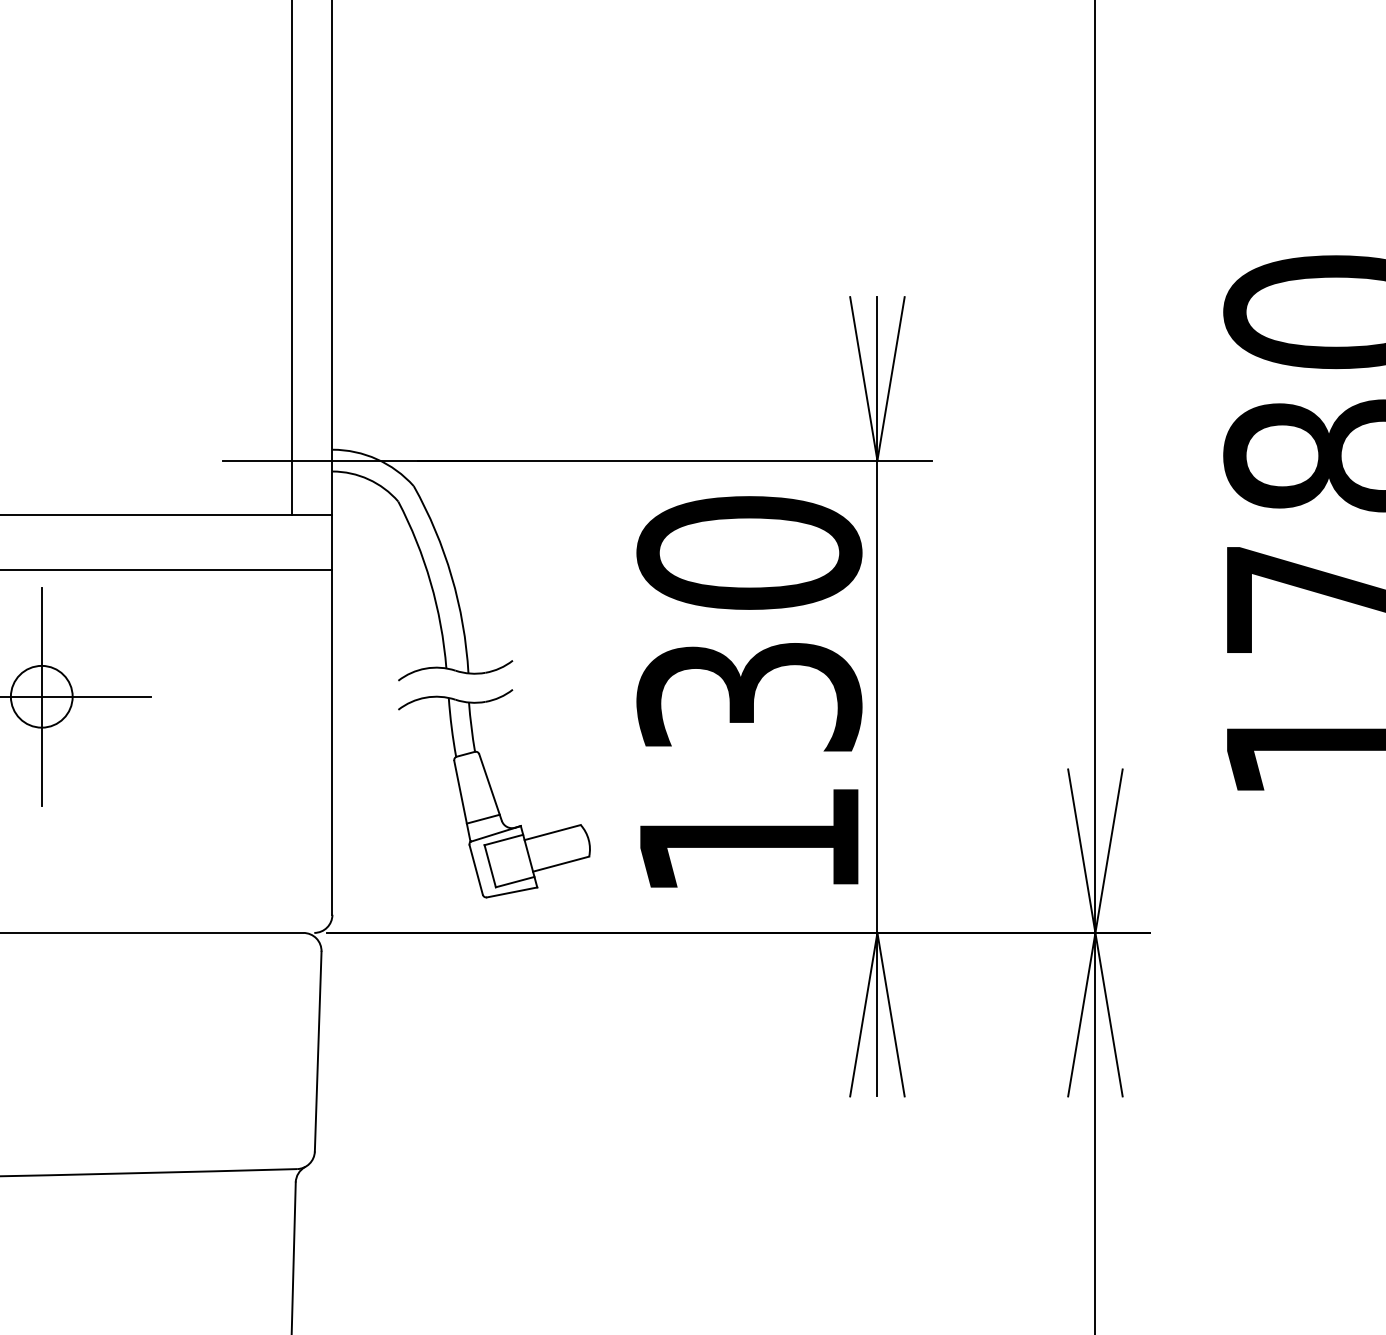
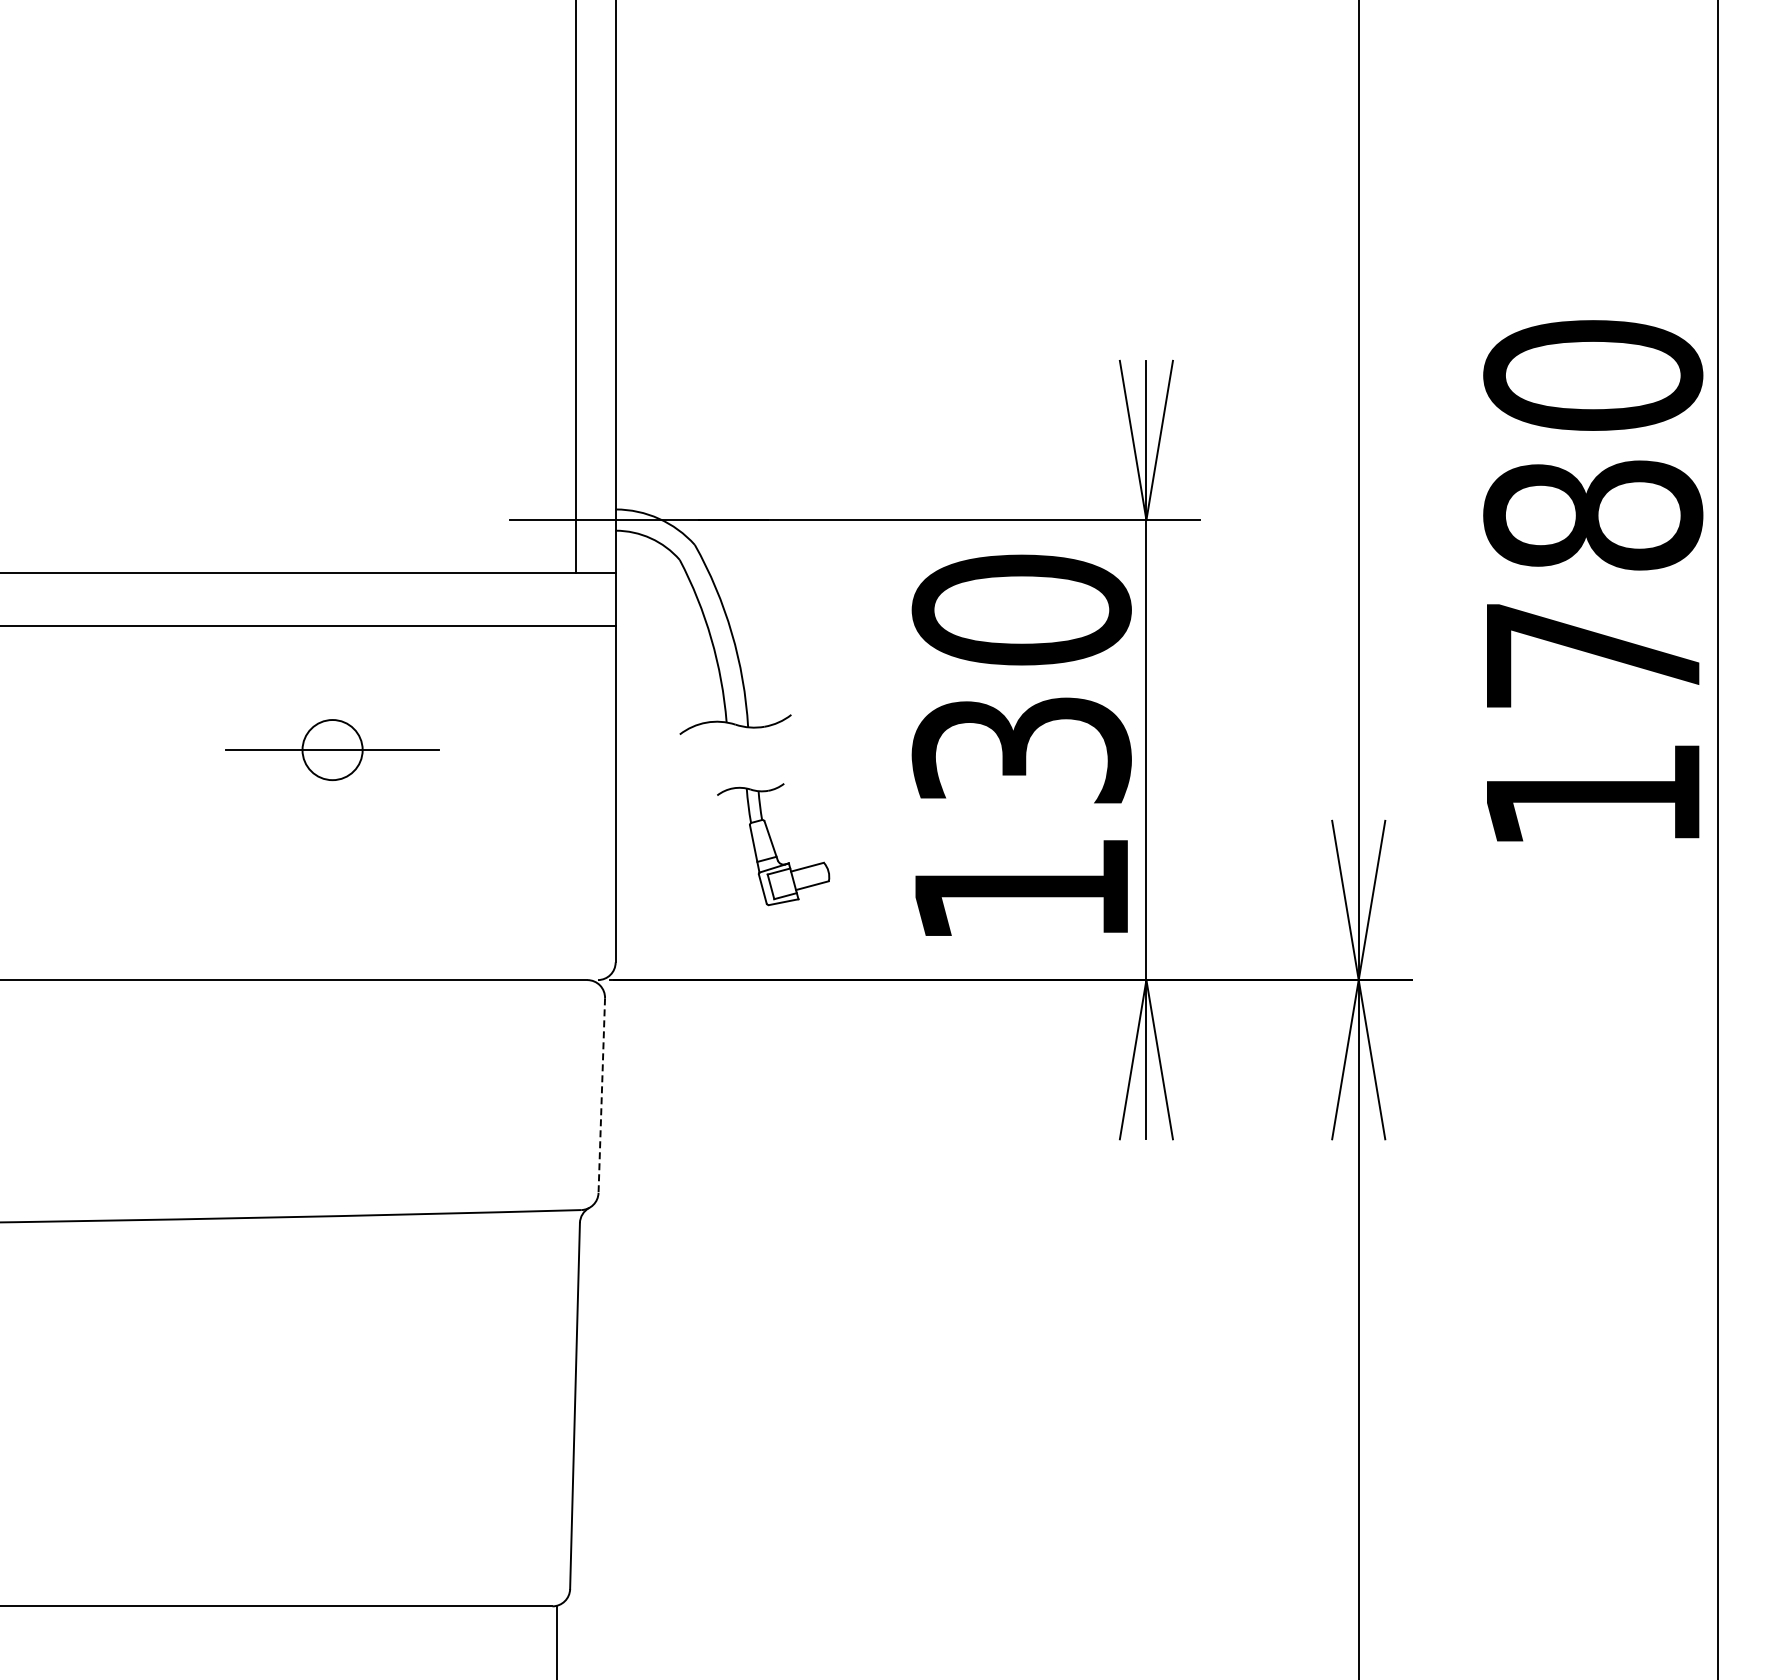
line: (41, 696) -> (332, 749), removed
part: (494, 793) -> (773, 844), size x0.6
line: (317, 1052) -> (601, 1096), solid -> dashed

